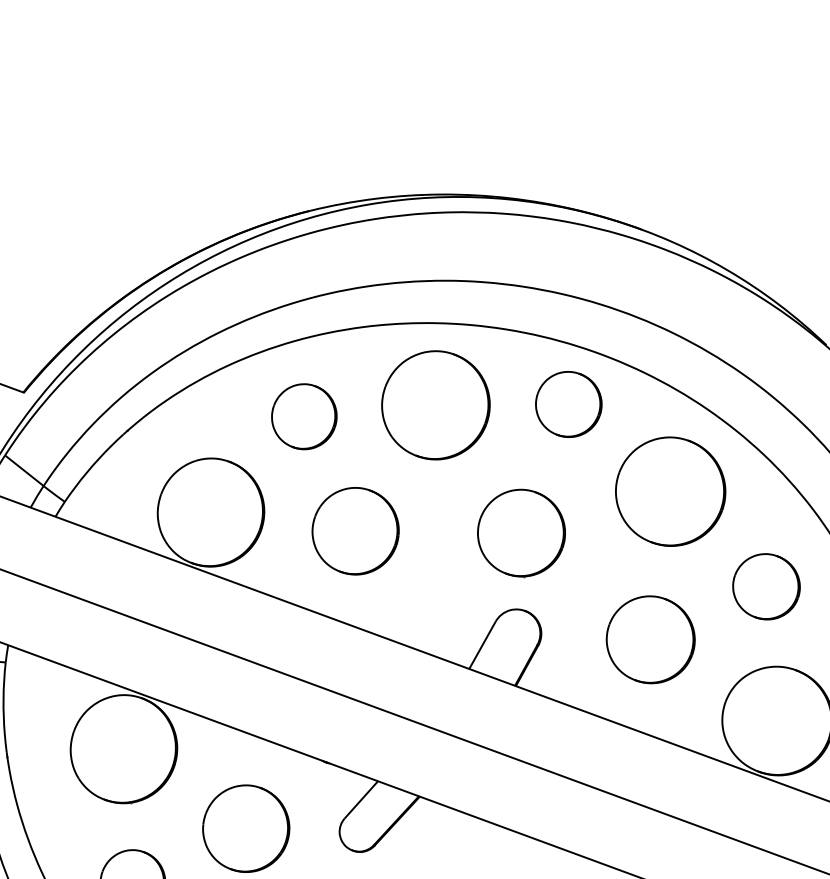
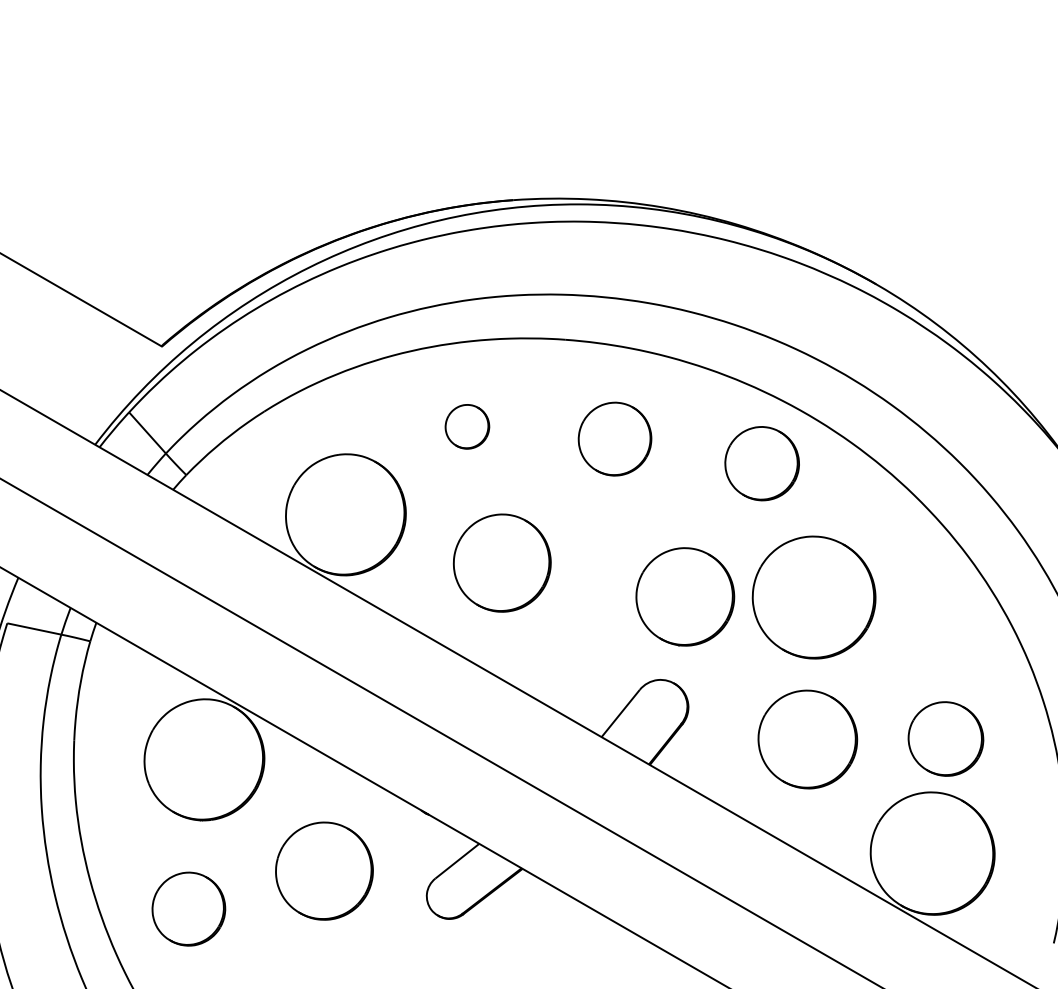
part: (435, 404) -> (614, 438), size x0.6
part: (304, 416) -> (467, 426), size x0.6
part: (670, 491) -> (813, 597), moved
part: (766, 586) -> (945, 738), moved

